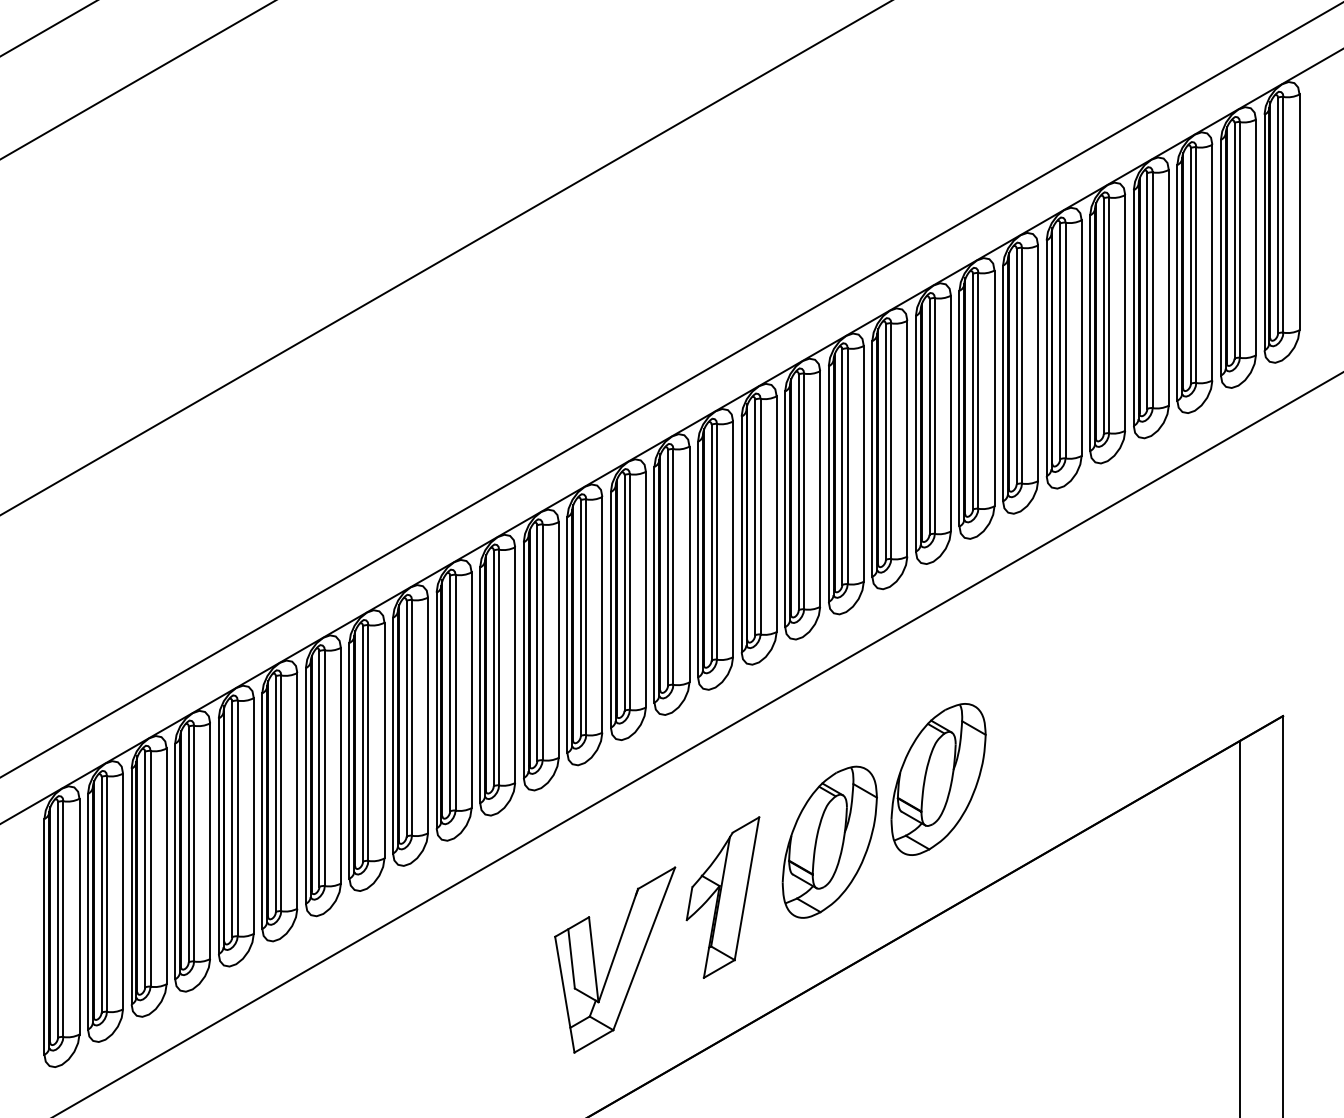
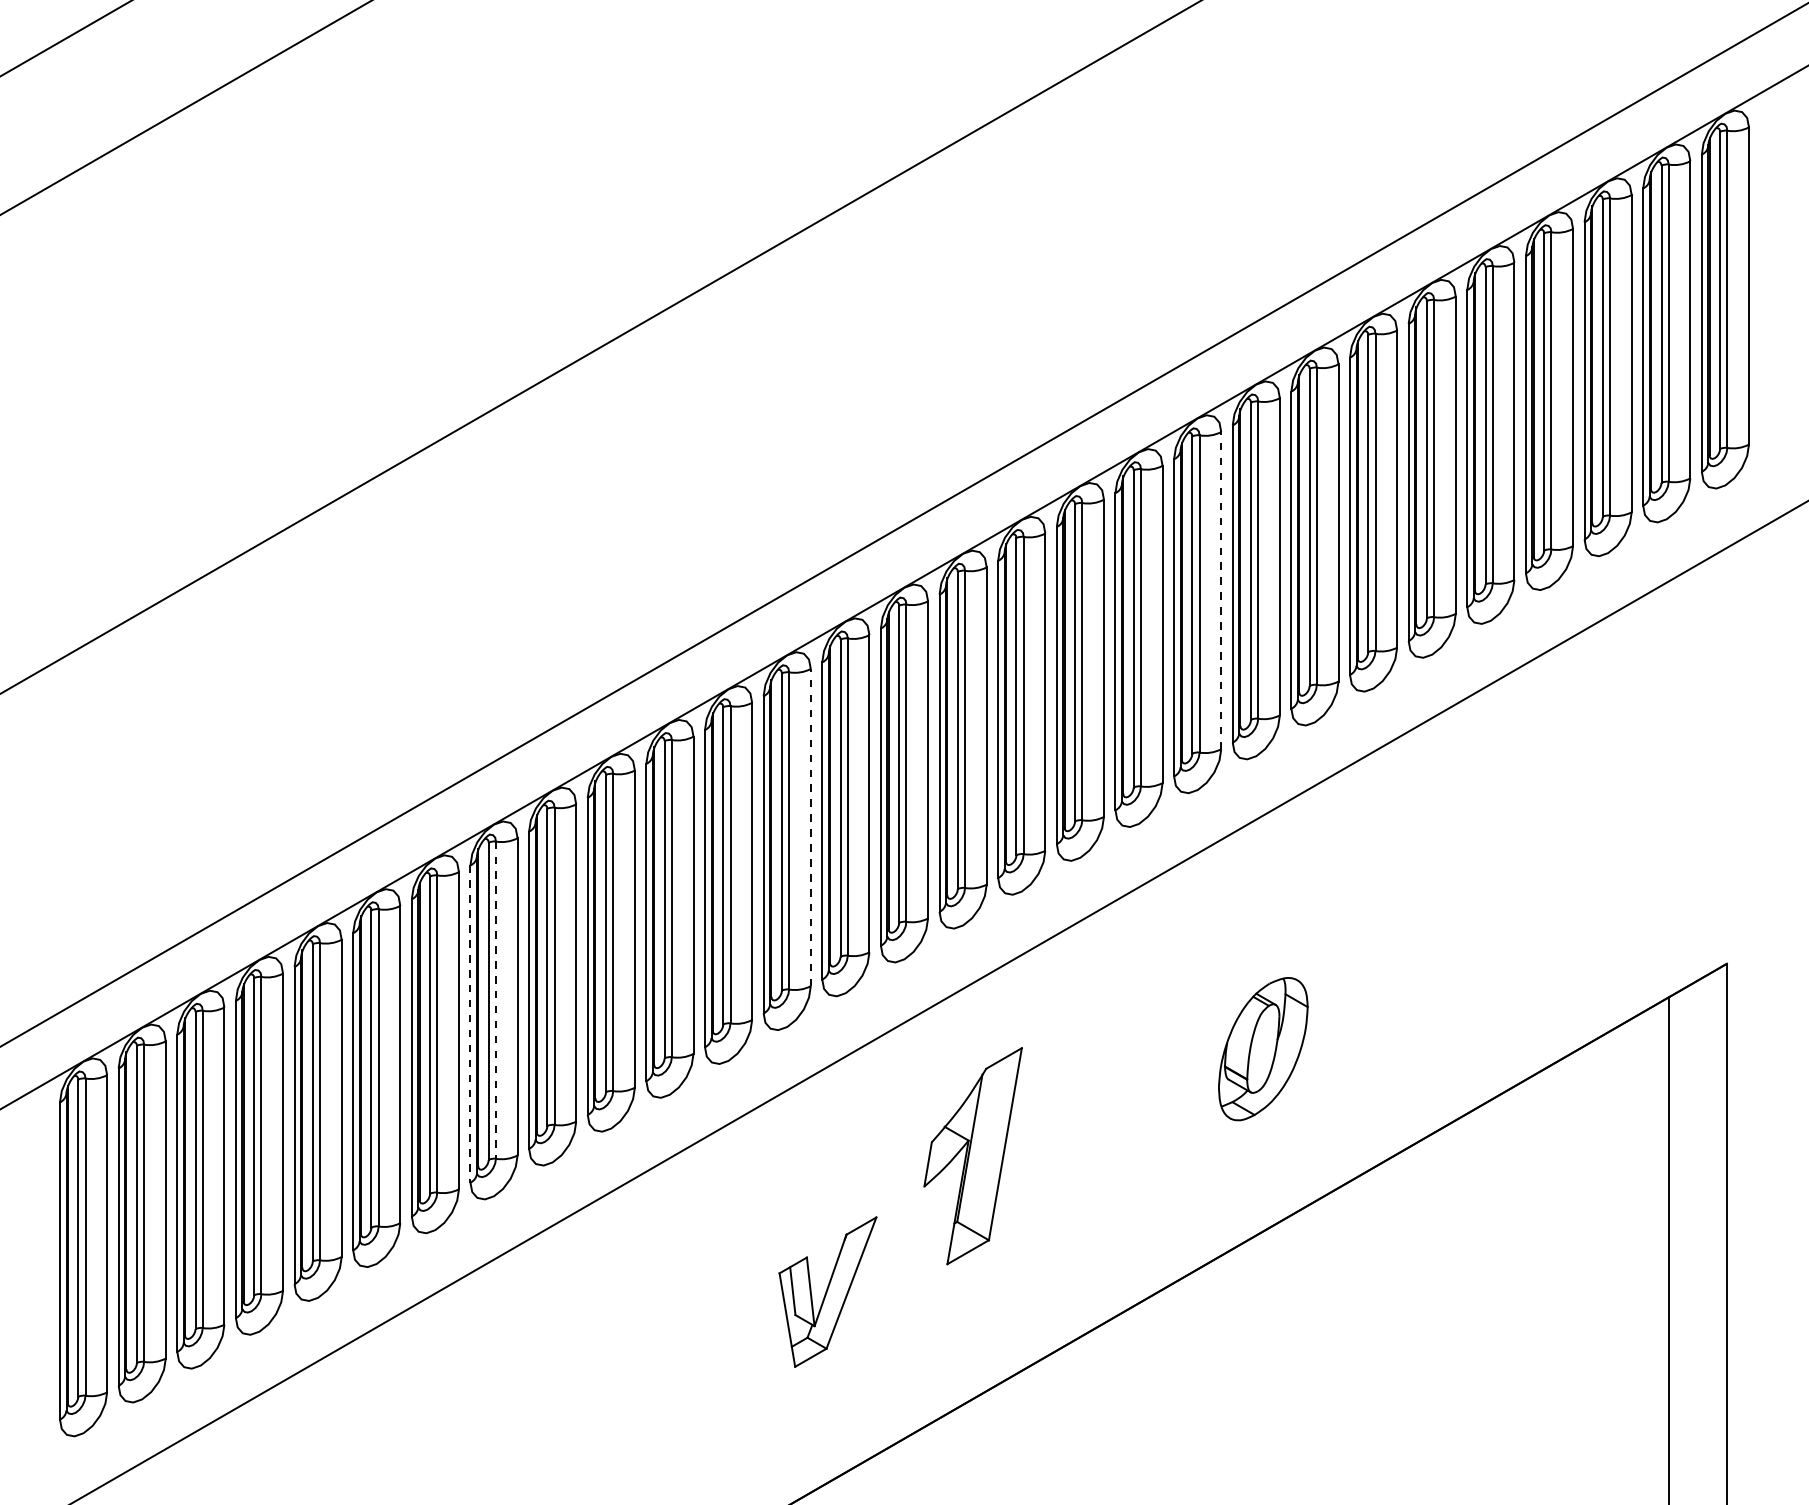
line: (907, 438) -> (1221, 590), solid -> dashed
line: (602, 614) -> (810, 827), solid -> dashed
line: (368, 743) -> (495, 1000), solid -> dashed
line: (349, 761) -> (470, 1024), solid -> dashed
part: (938, 778) -> (1263, 1048), size x0.7
part: (829, 842) -> (1116, 1133), removed
part: (722, 897) -> (972, 1156), moved
part: (614, 959) -> (827, 1291), size x0.6

